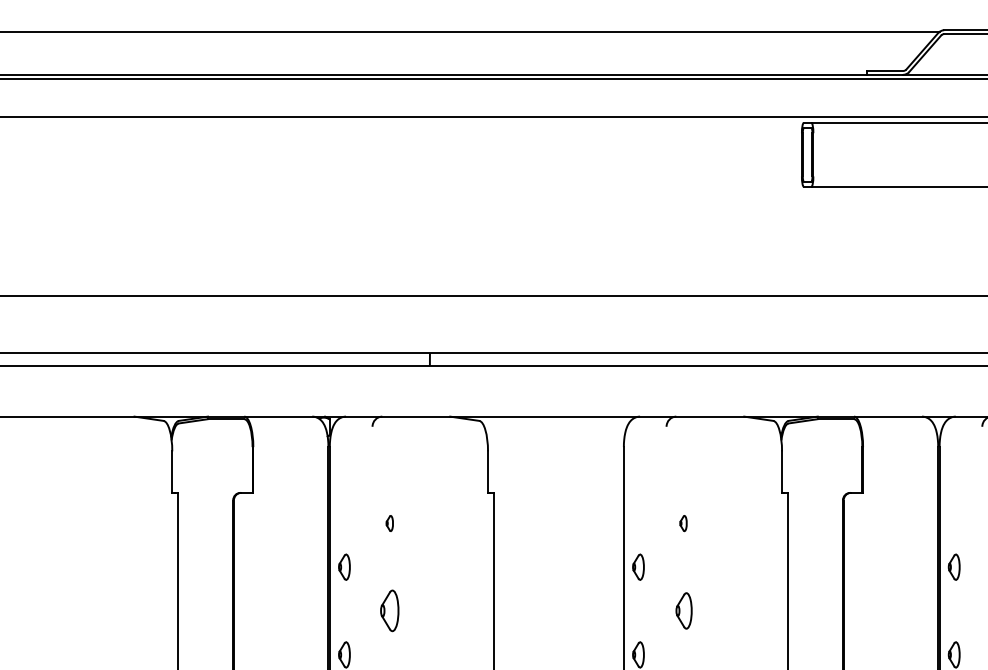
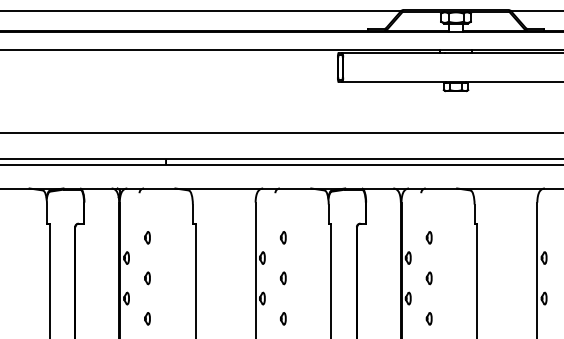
part: (389, 522) -> (147, 237), size x1.67
part: (682, 522) -> (282, 237), size x1.67
part: (389, 611) -> (147, 278), size x0.62
part: (682, 611) -> (282, 278), size x0.71

